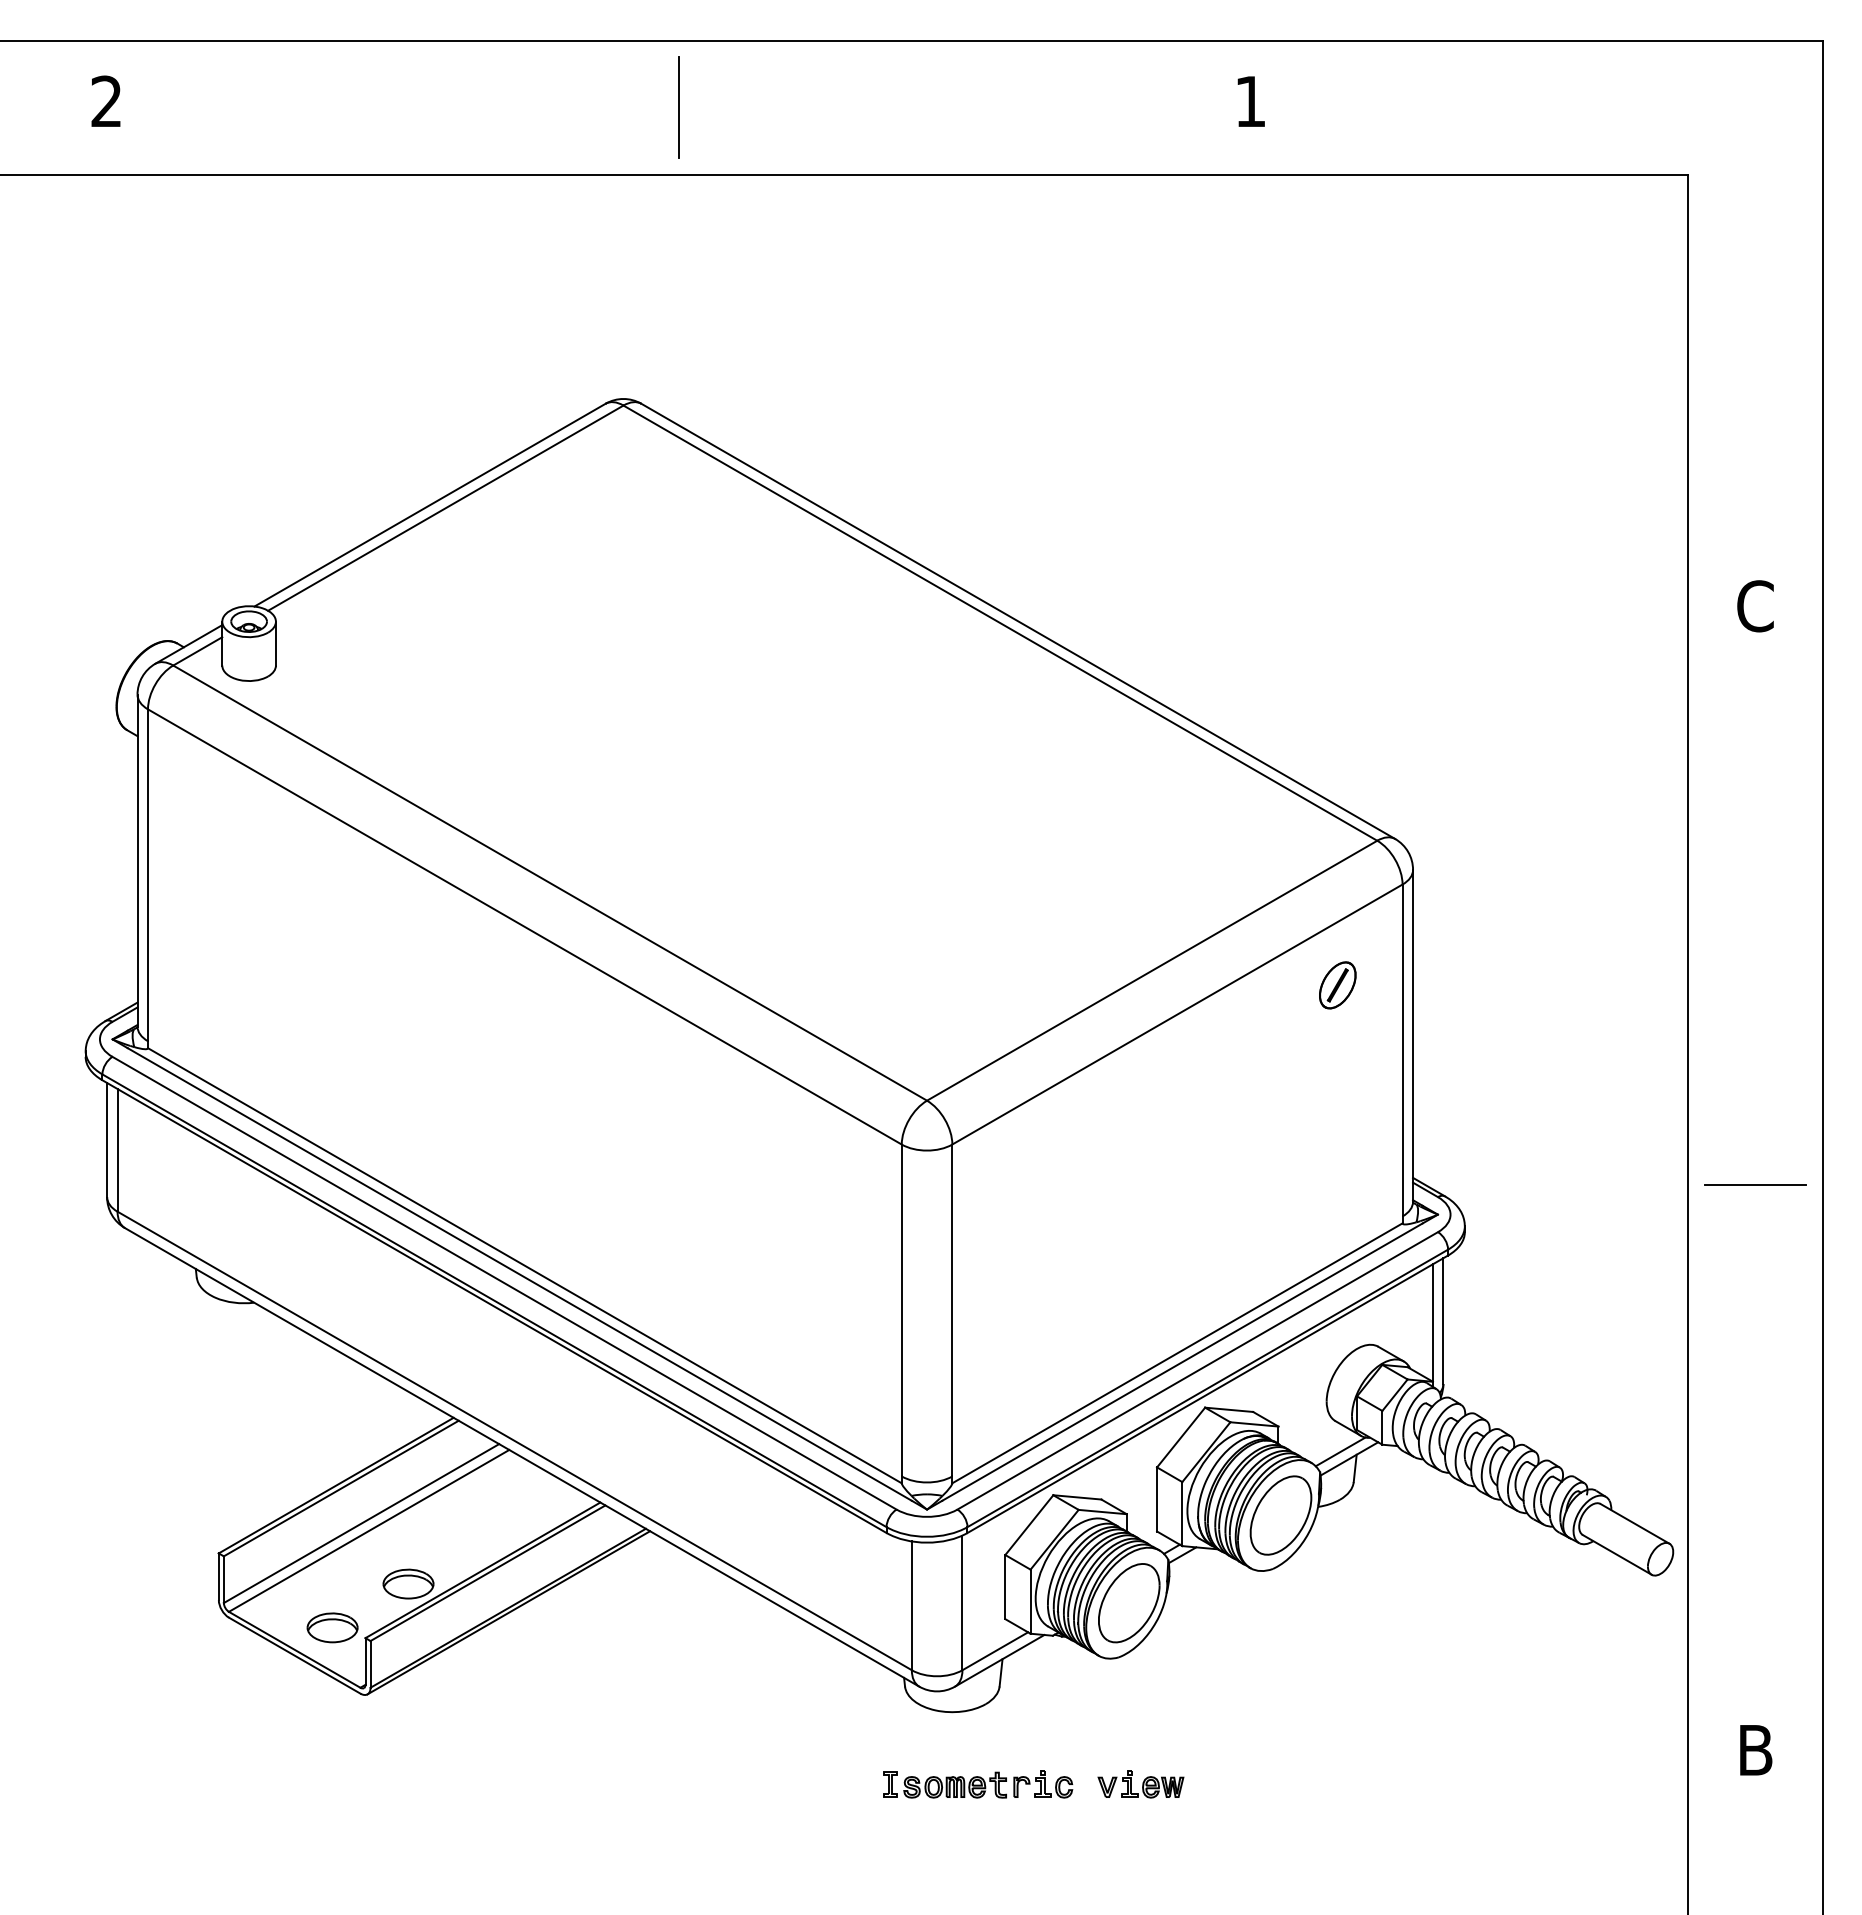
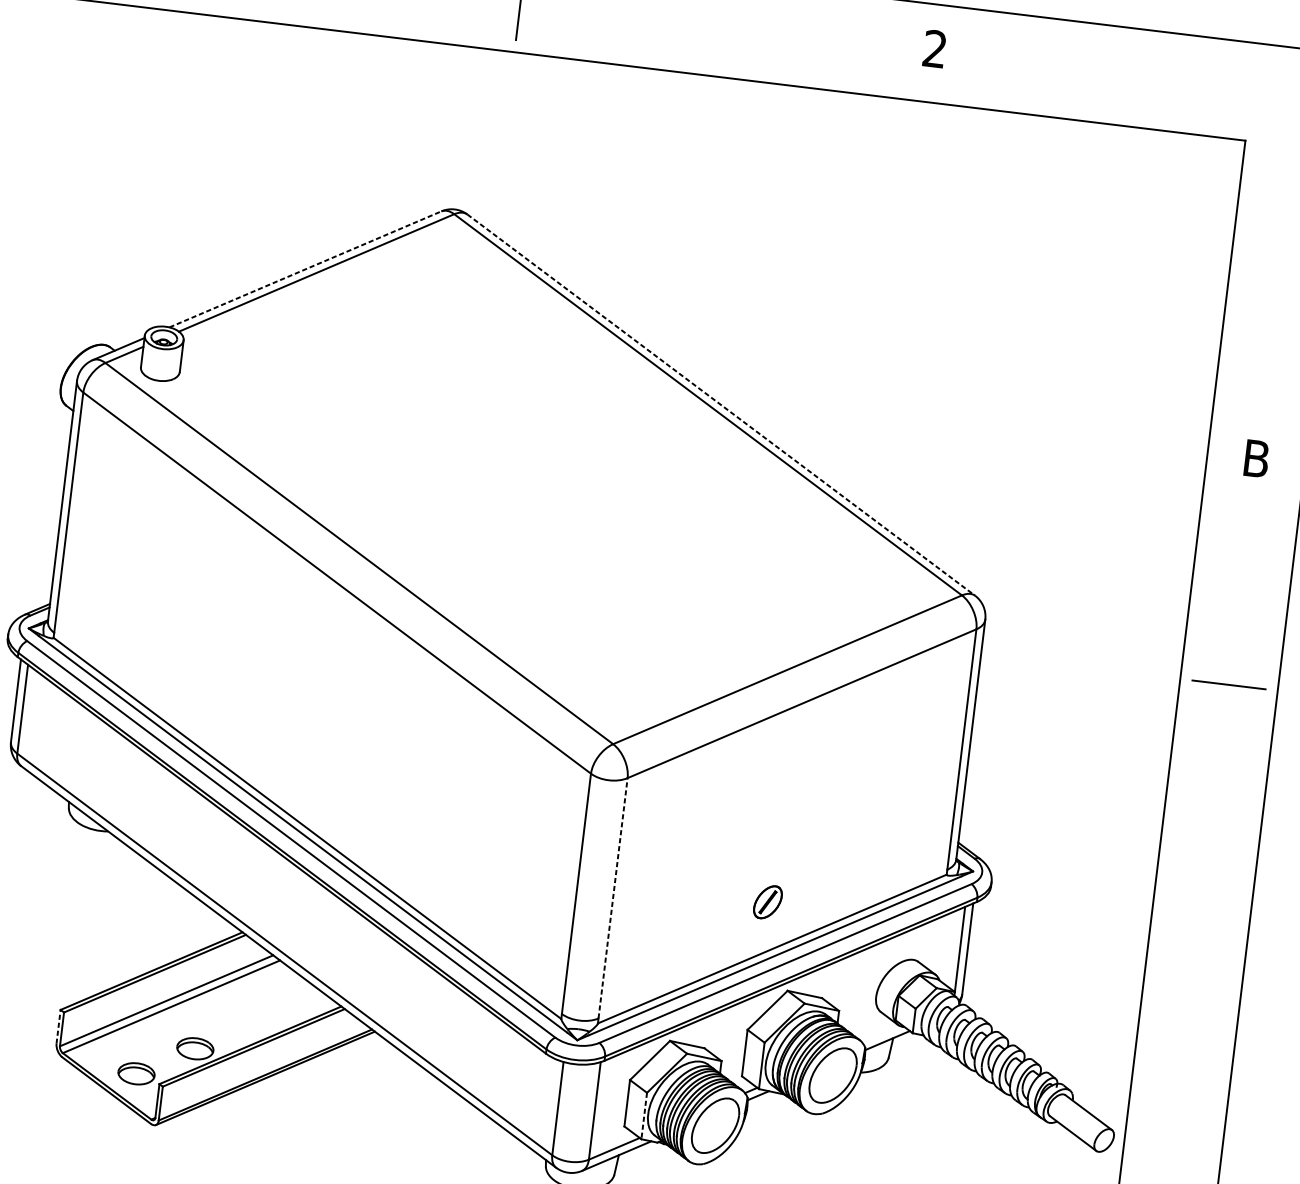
text: (1249, 100) -> (934, 48), 1 -> 2
line: (430, 505) -> (305, 269), solid -> dashed
text: (1755, 606) -> (1256, 458), C -> B
line: (1018, 621) -> (721, 405), solid -> dashed
part: (1337, 985) -> (767, 902), moved
line: (1755, 1184) -> (1229, 684), moved
line: (952, 1310) -> (613, 898), solid -> dashed
line: (1340, 1451) -> (881, 1034), removed
line: (218, 1576) -> (58, 1026), solid -> dashed
line: (1030, 1602) -> (644, 1116), solid -> dashed

